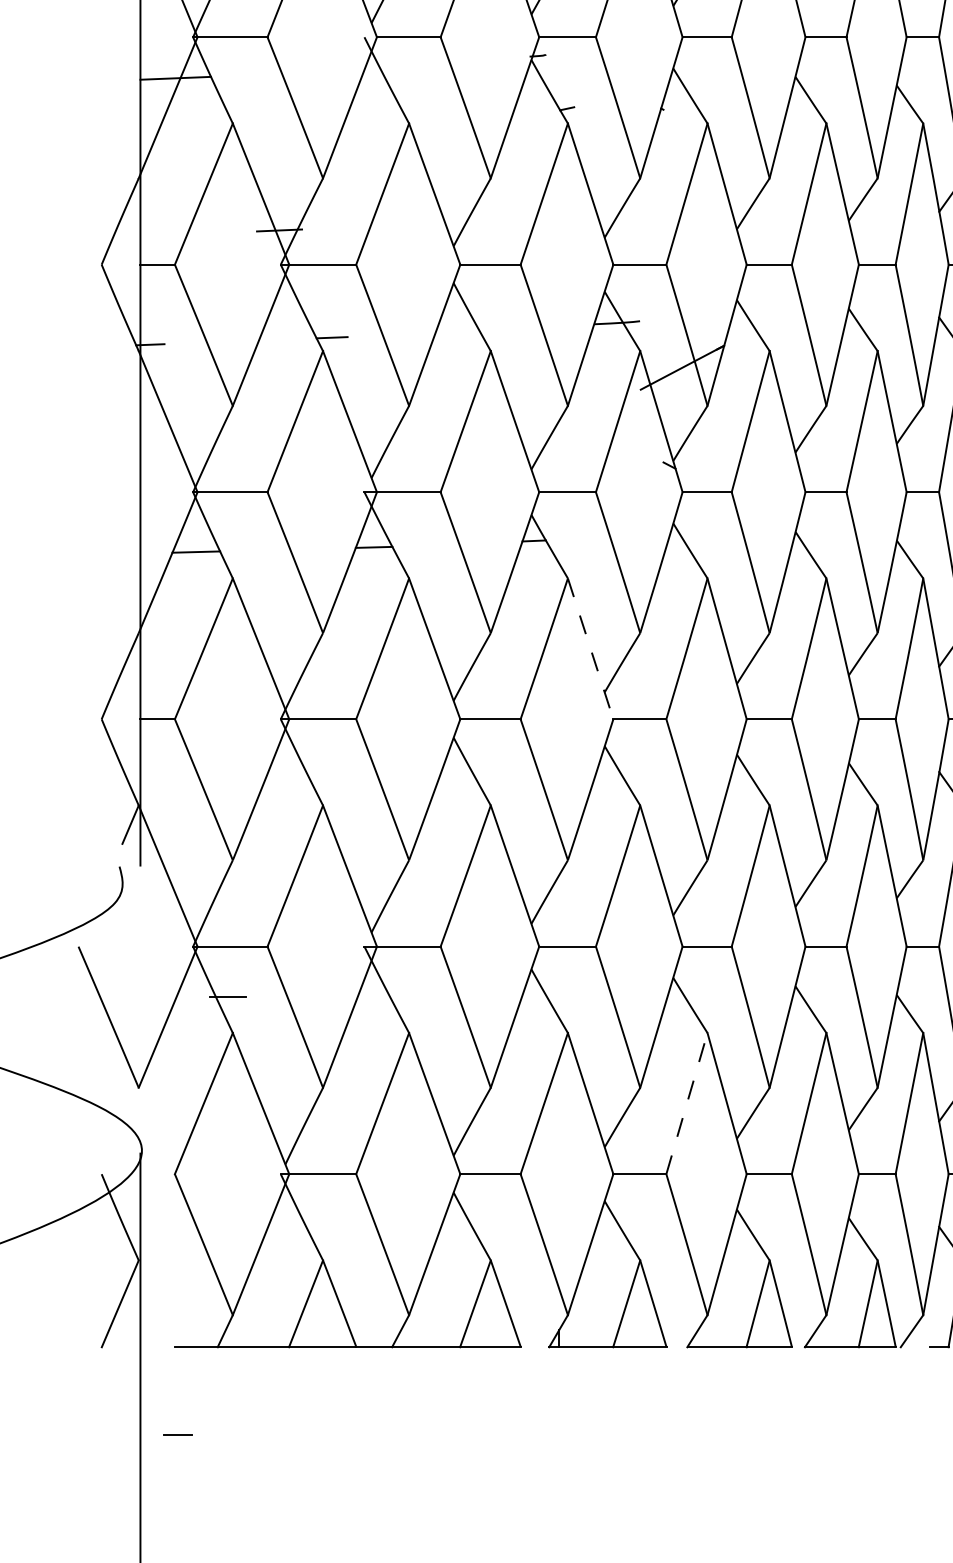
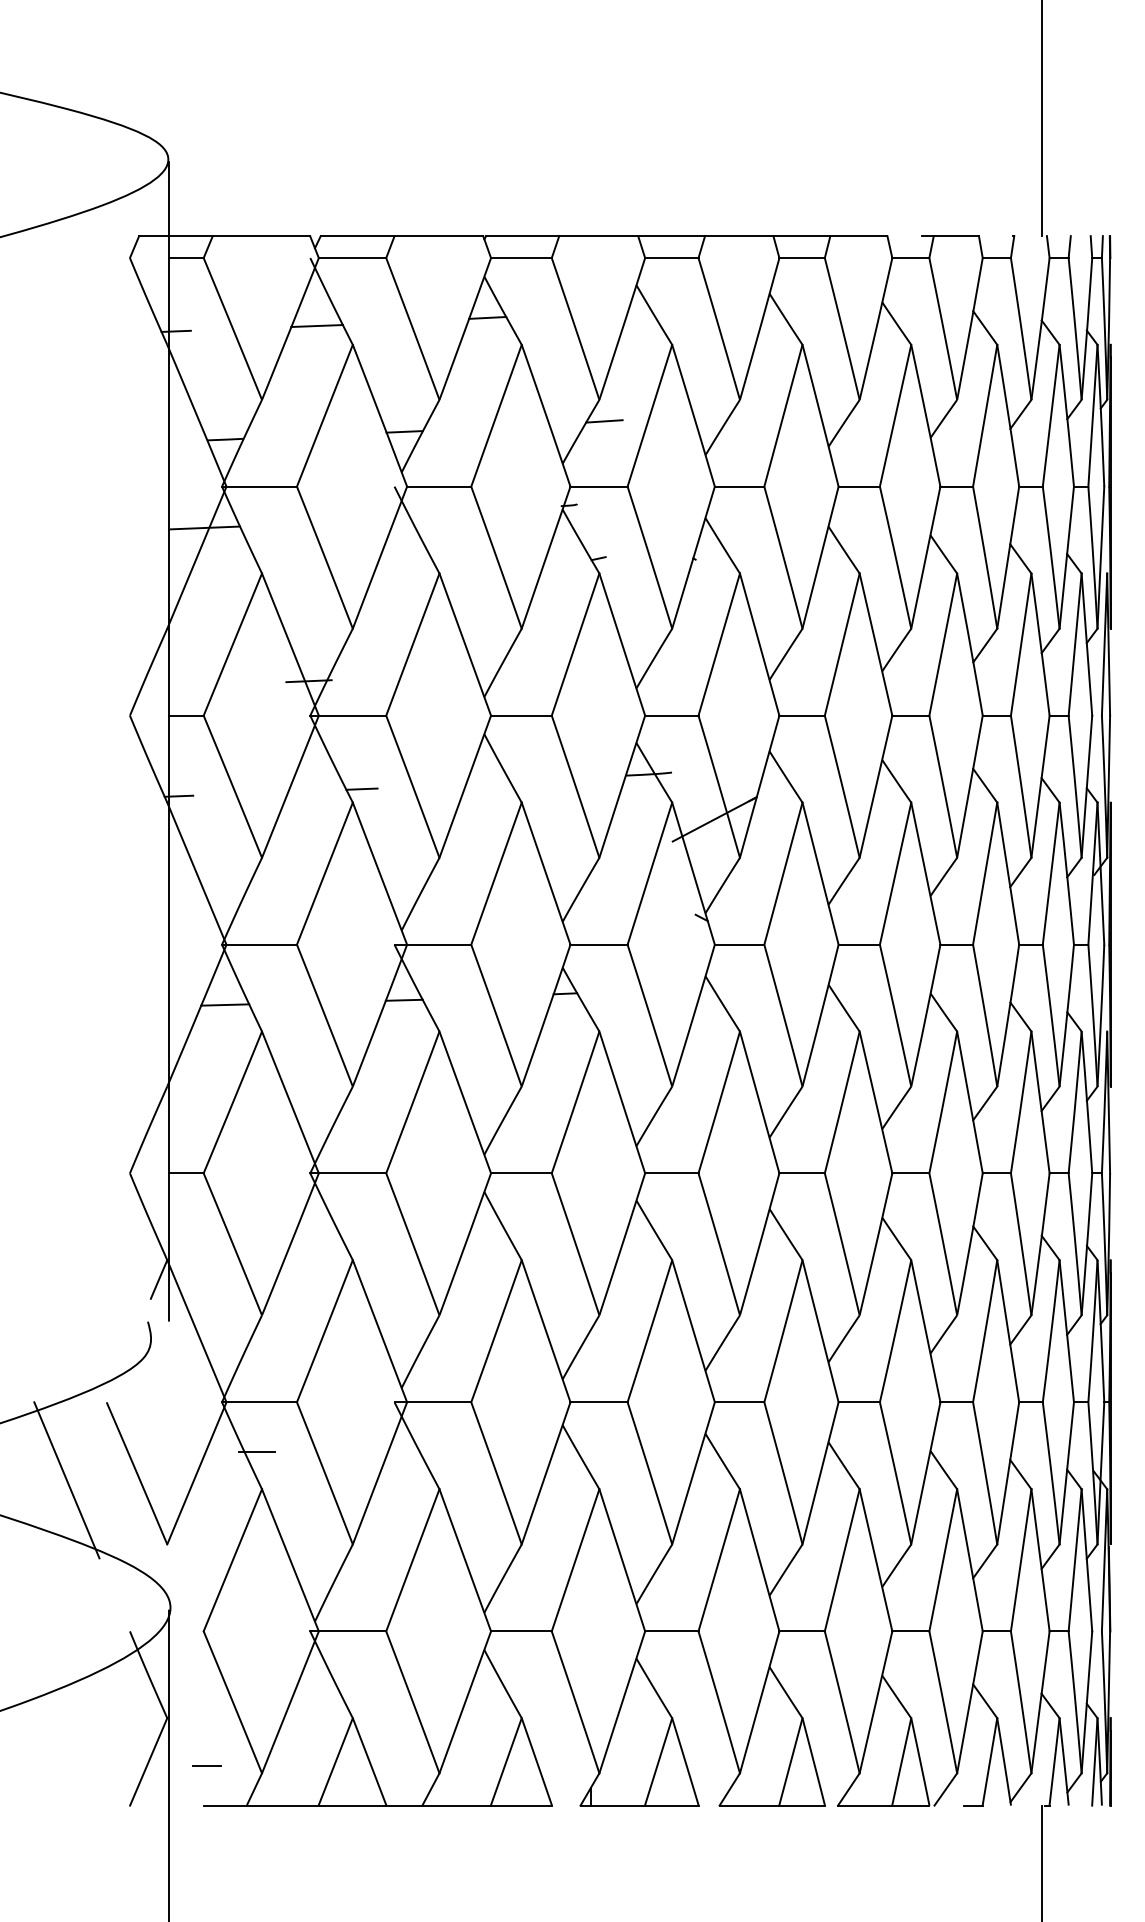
line: (590, 648) -> (622, 1102), dashed -> solid
line: (38, 1024) -> (66, 1480), added
line: (687, 1102) -> (719, 1559), dashed -> solid
line: (177, 1434) -> (206, 1765), moved

